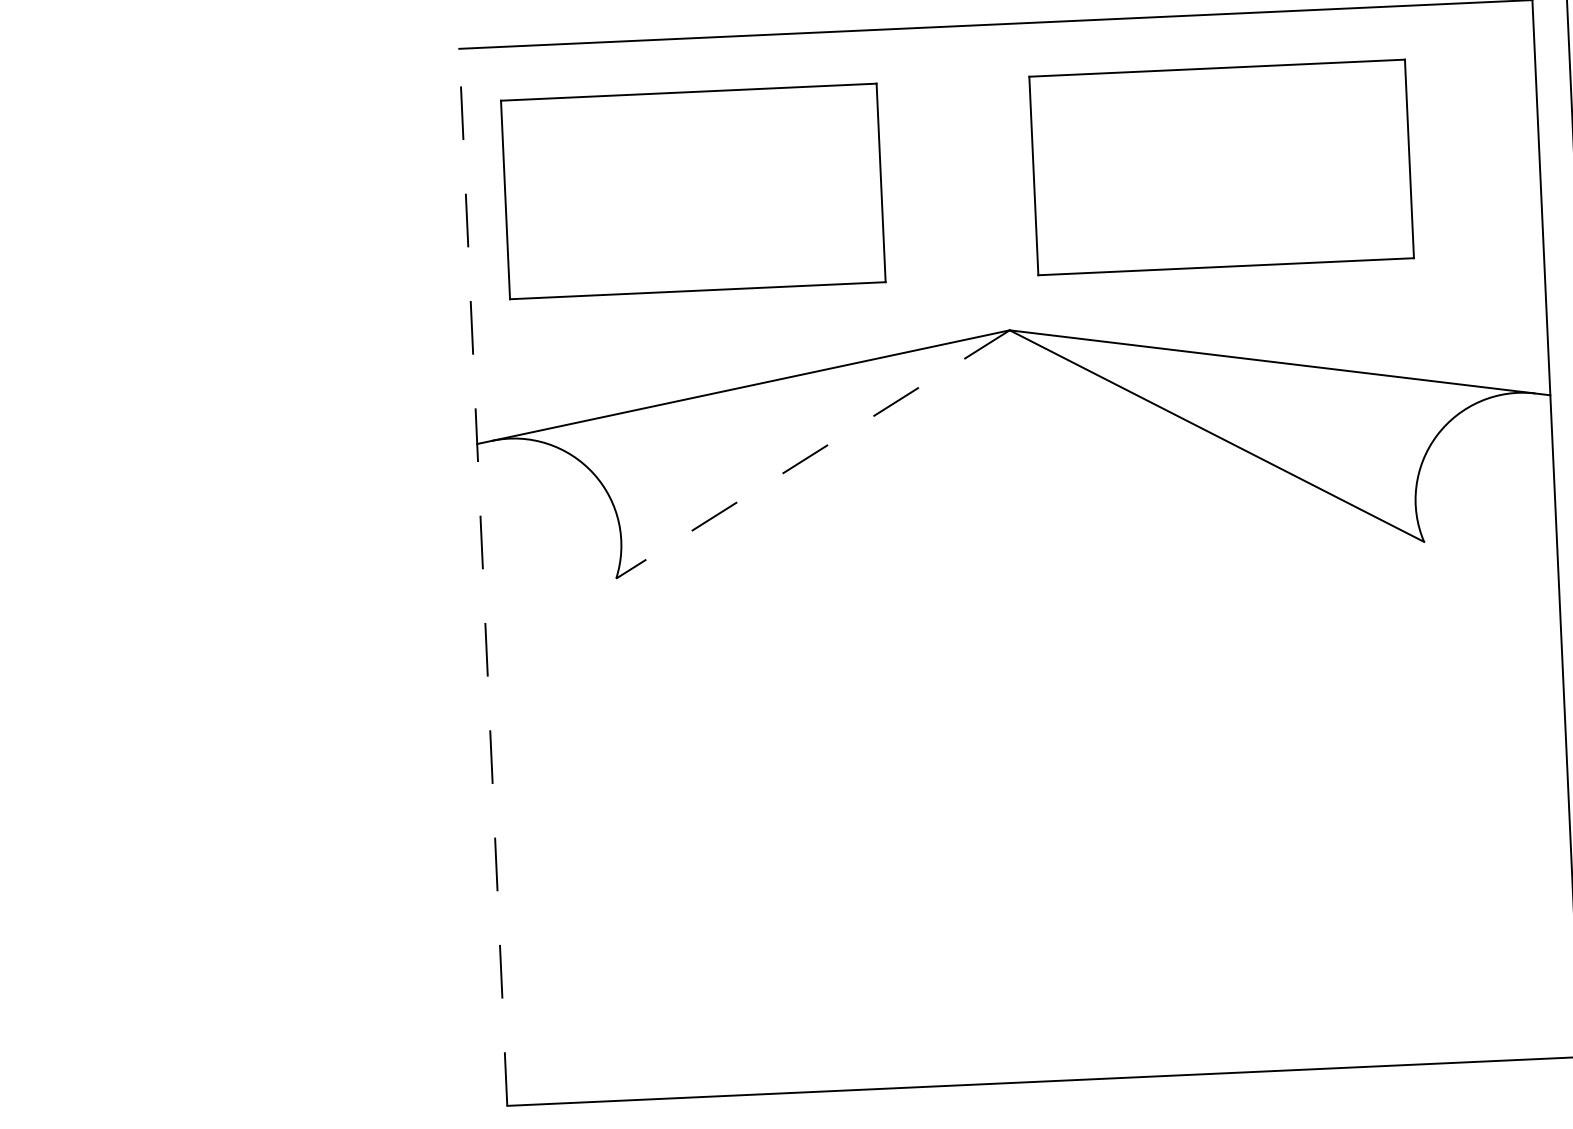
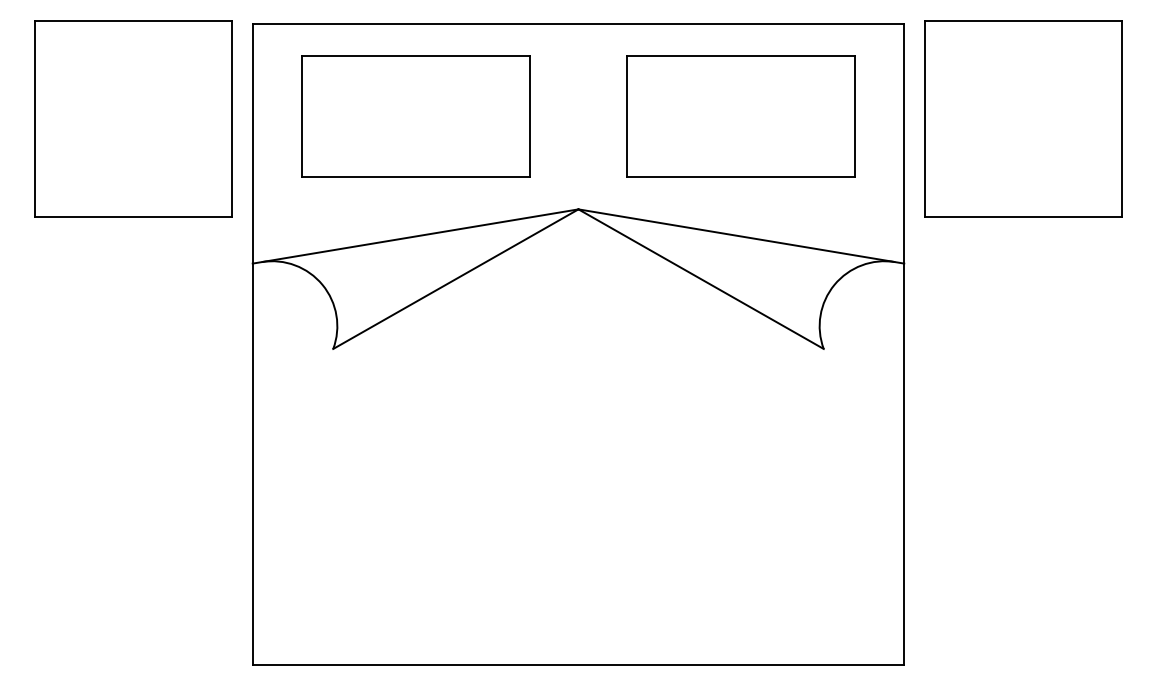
part: (1220, 167) -> (740, 116), moved
part: (693, 191) -> (415, 116), moved
part: (269, 213) -> (133, 118), added
line: (812, 455) -> (455, 279), dashed -> solid
line: (482, 577) -> (252, 344), dashed -> solid

